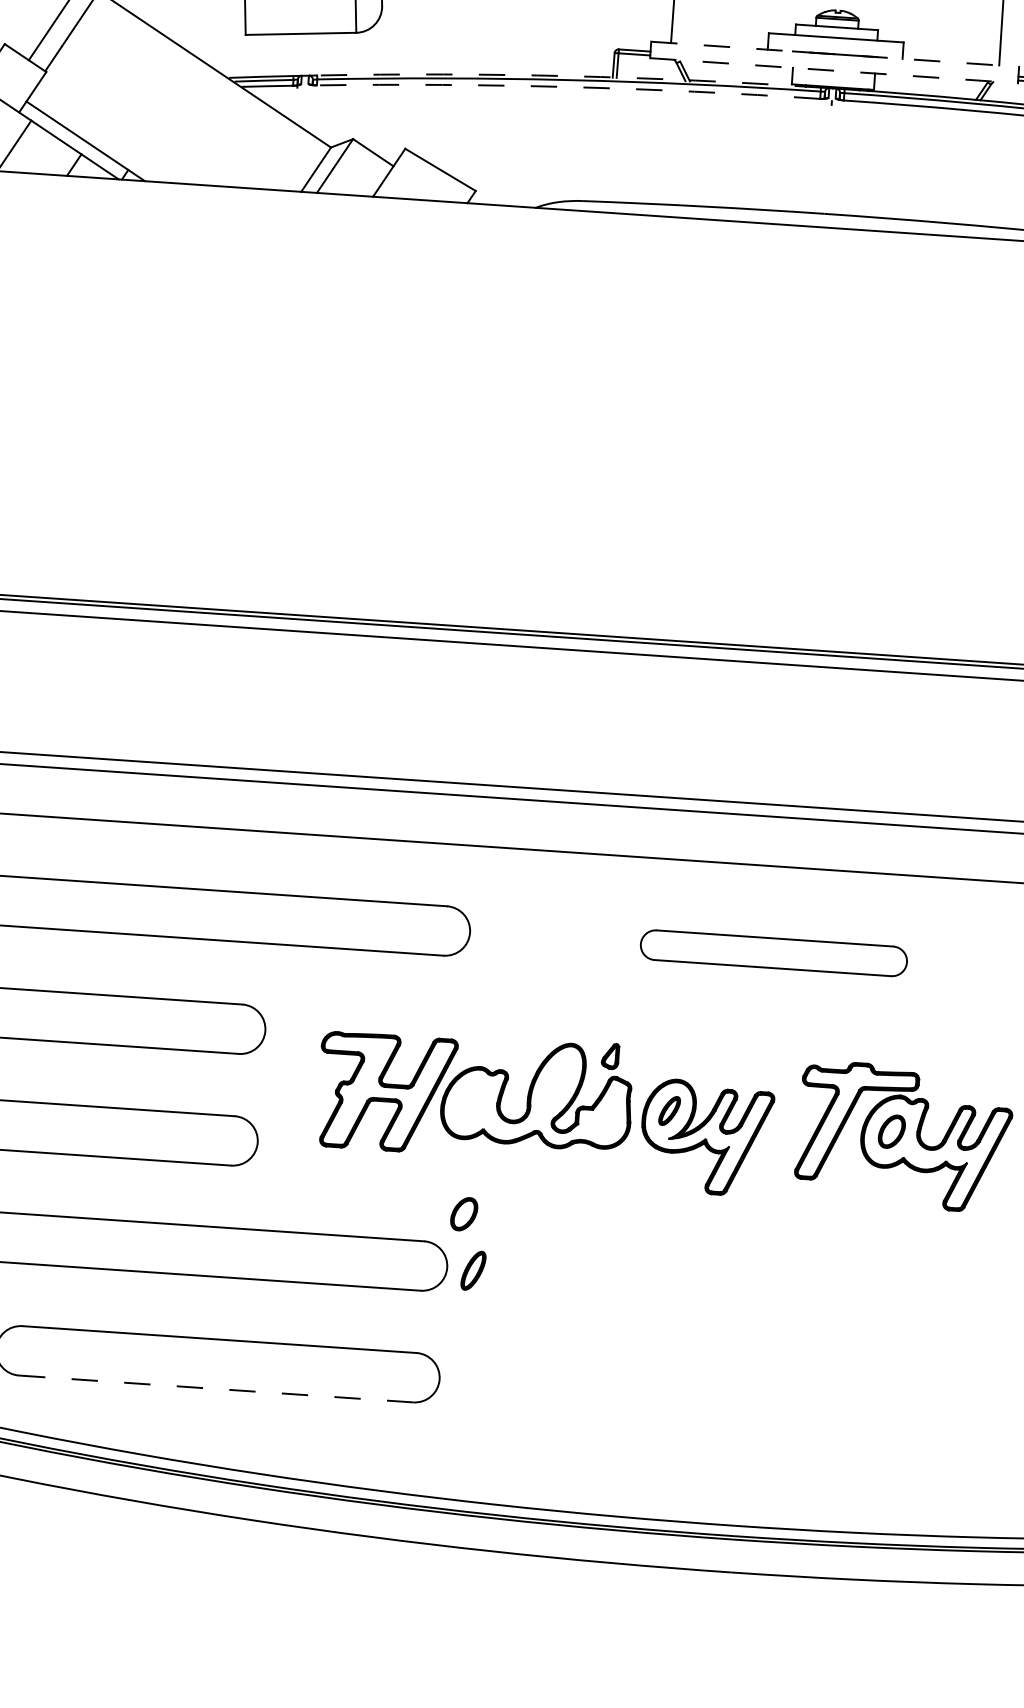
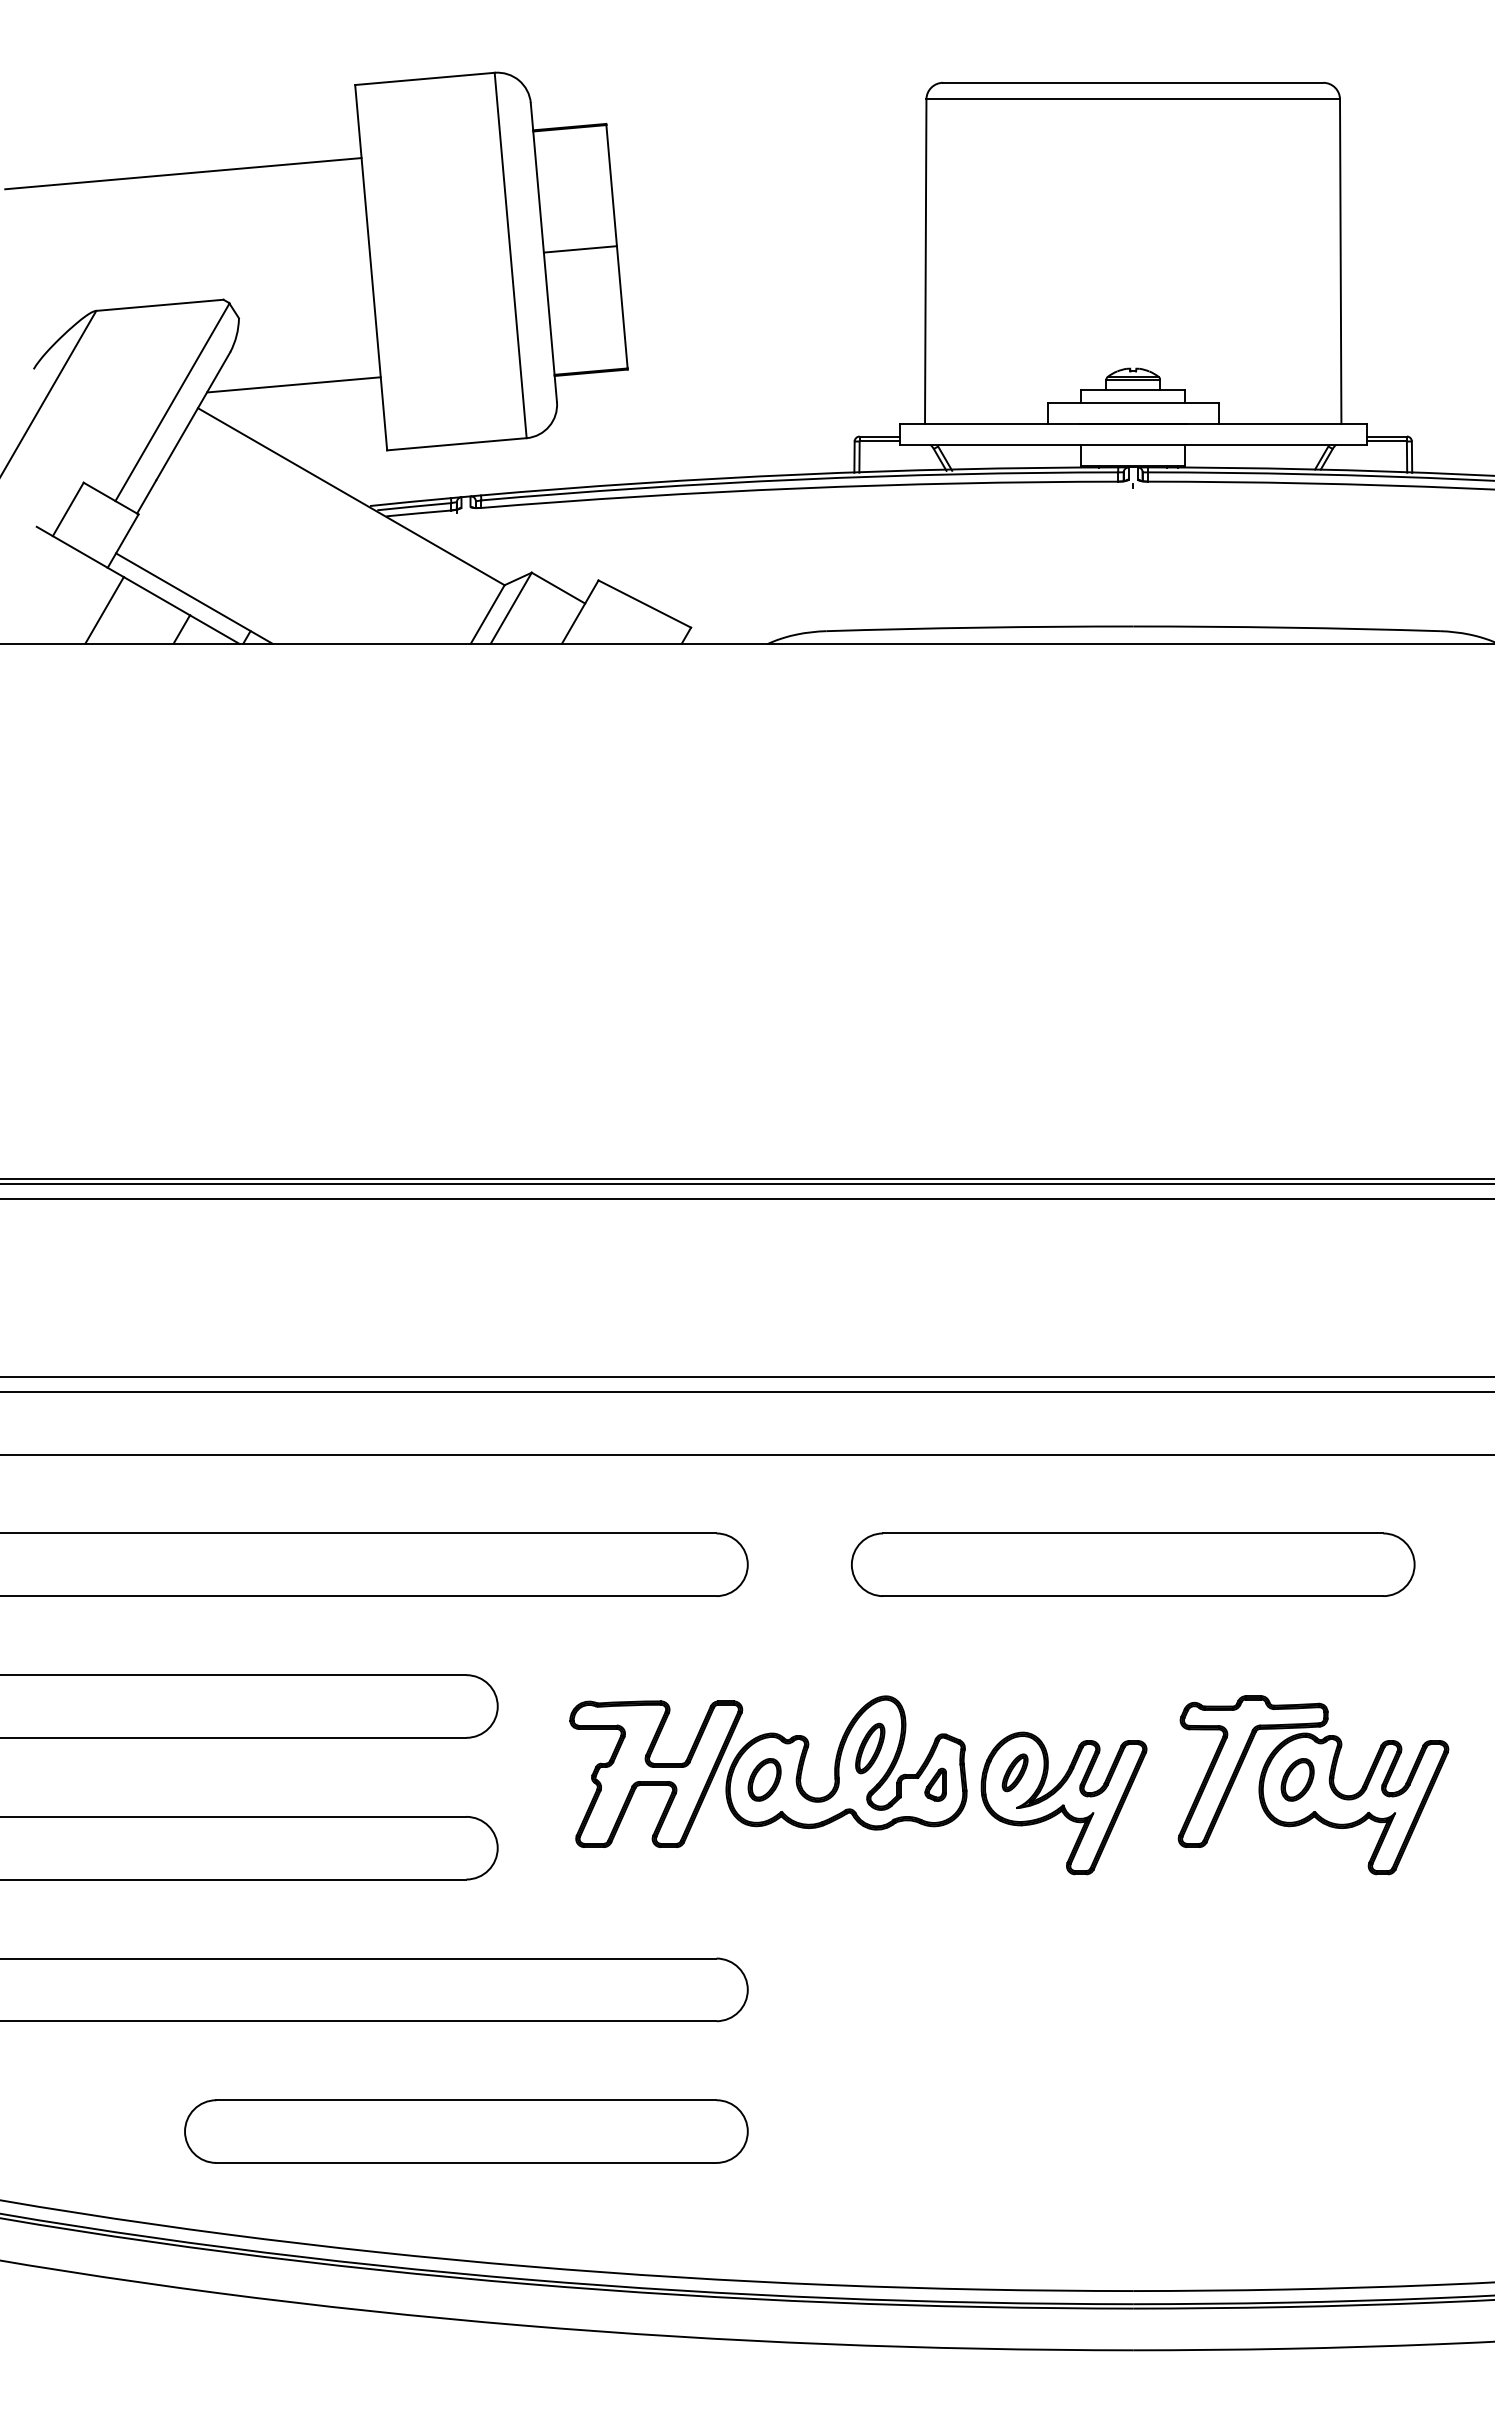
line: (835, 54) -> (1133, 424), dashed -> solid
line: (834, 70) -> (1133, 444), dashed -> solid
arc: (569, 76) -> (799, 474), dashed -> solid
arc: (568, 87) -> (799, 488), dashed -> solid
part: (774, 953) -> (1133, 1564), size x1.67
part: (610, 1056) -> (935, 1784), moved
part: (464, 1213) -> (764, 1779), moved
part: (473, 1270) -> (870, 1748), moved
line: (216, 1388) -> (466, 2162), dashed -> solid

